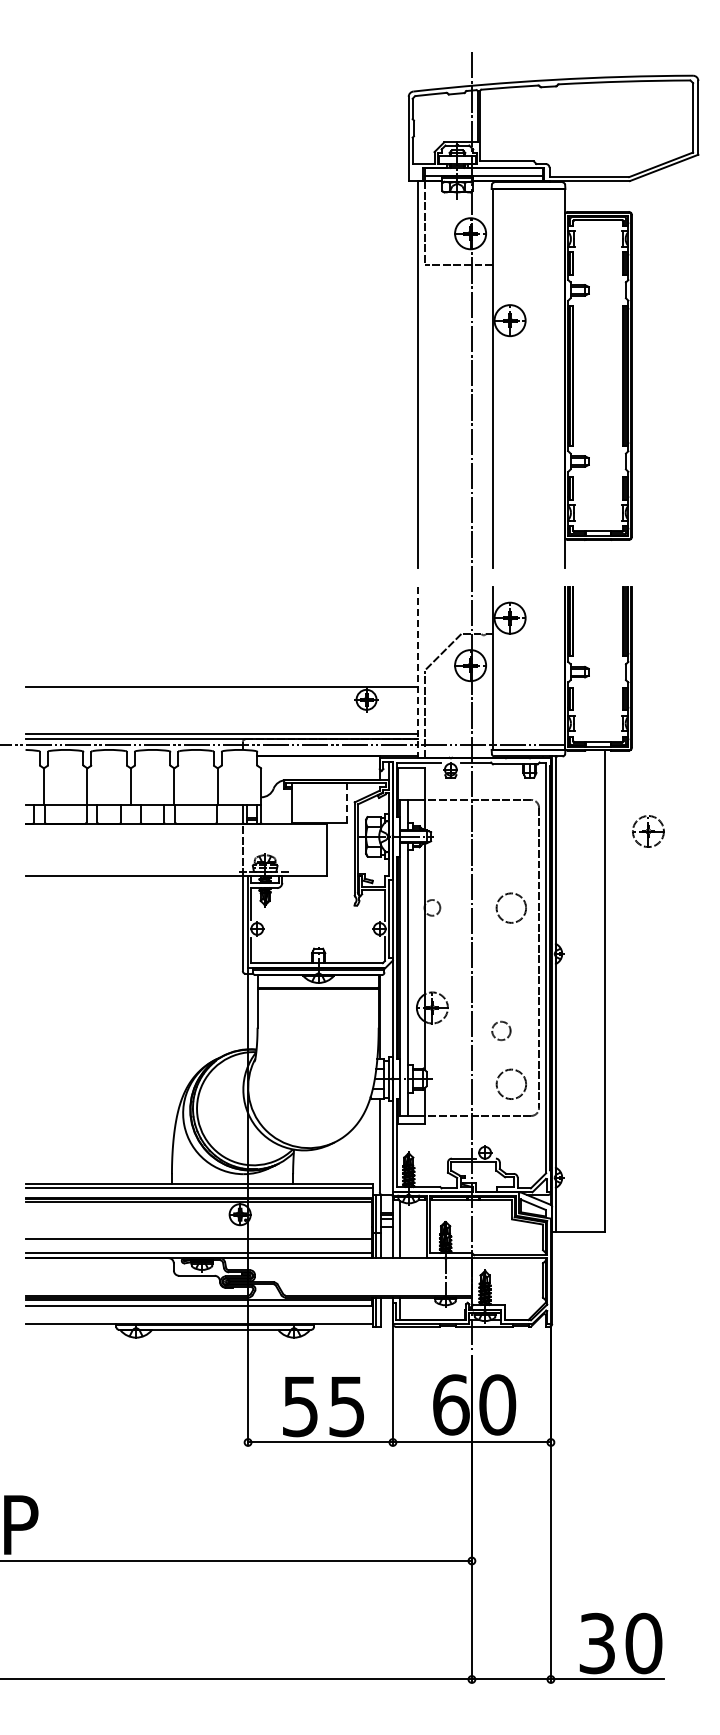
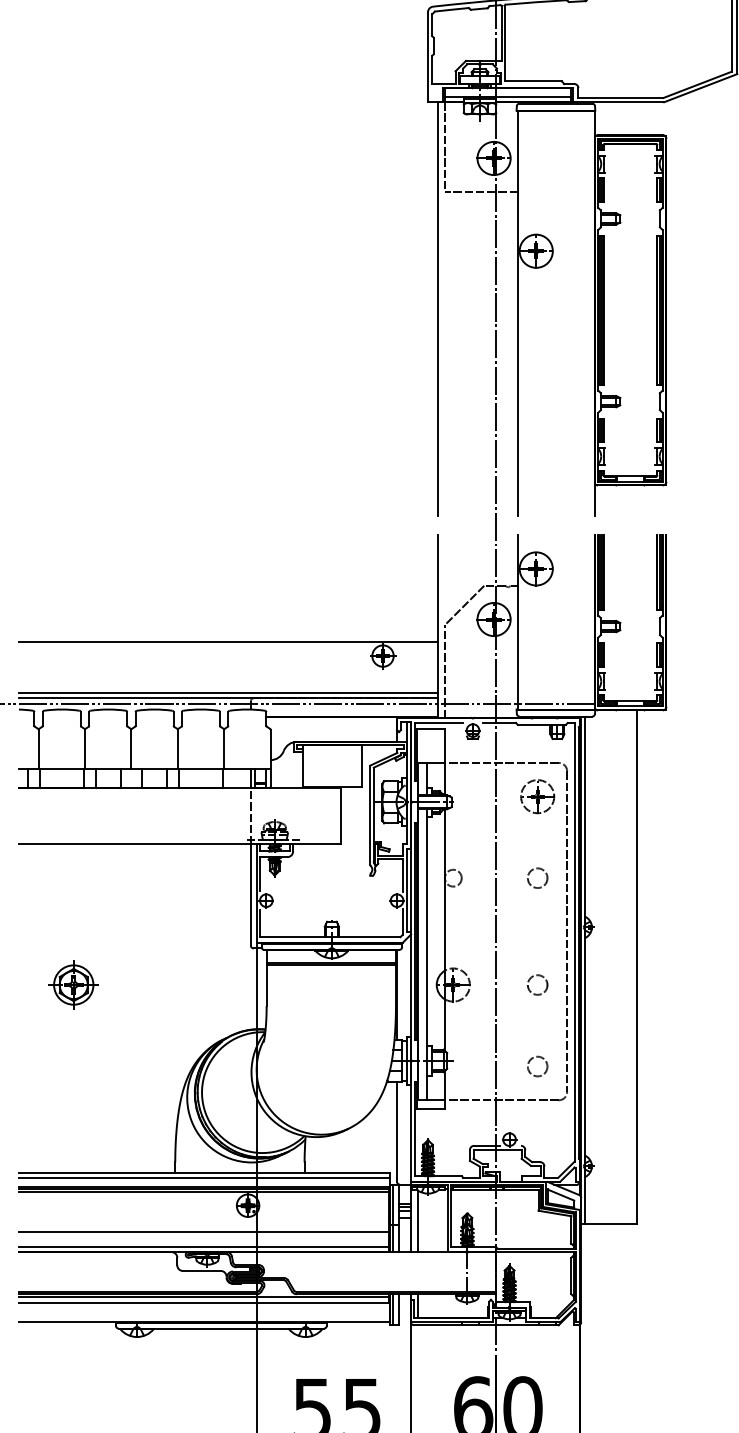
line: (417, 672) -> (437, 626), dashed -> solid
line: (346, 803) -> (361, 766), dashed -> solid
part: (648, 831) -> (537, 796), moved
circle: (511, 907) -> (537, 877), size x0.62
part: (76, 1007) -> (73, 984), added
circle: (501, 1030) -> (537, 984), moved
circle: (511, 1084) -> (537, 1066), size x0.62

